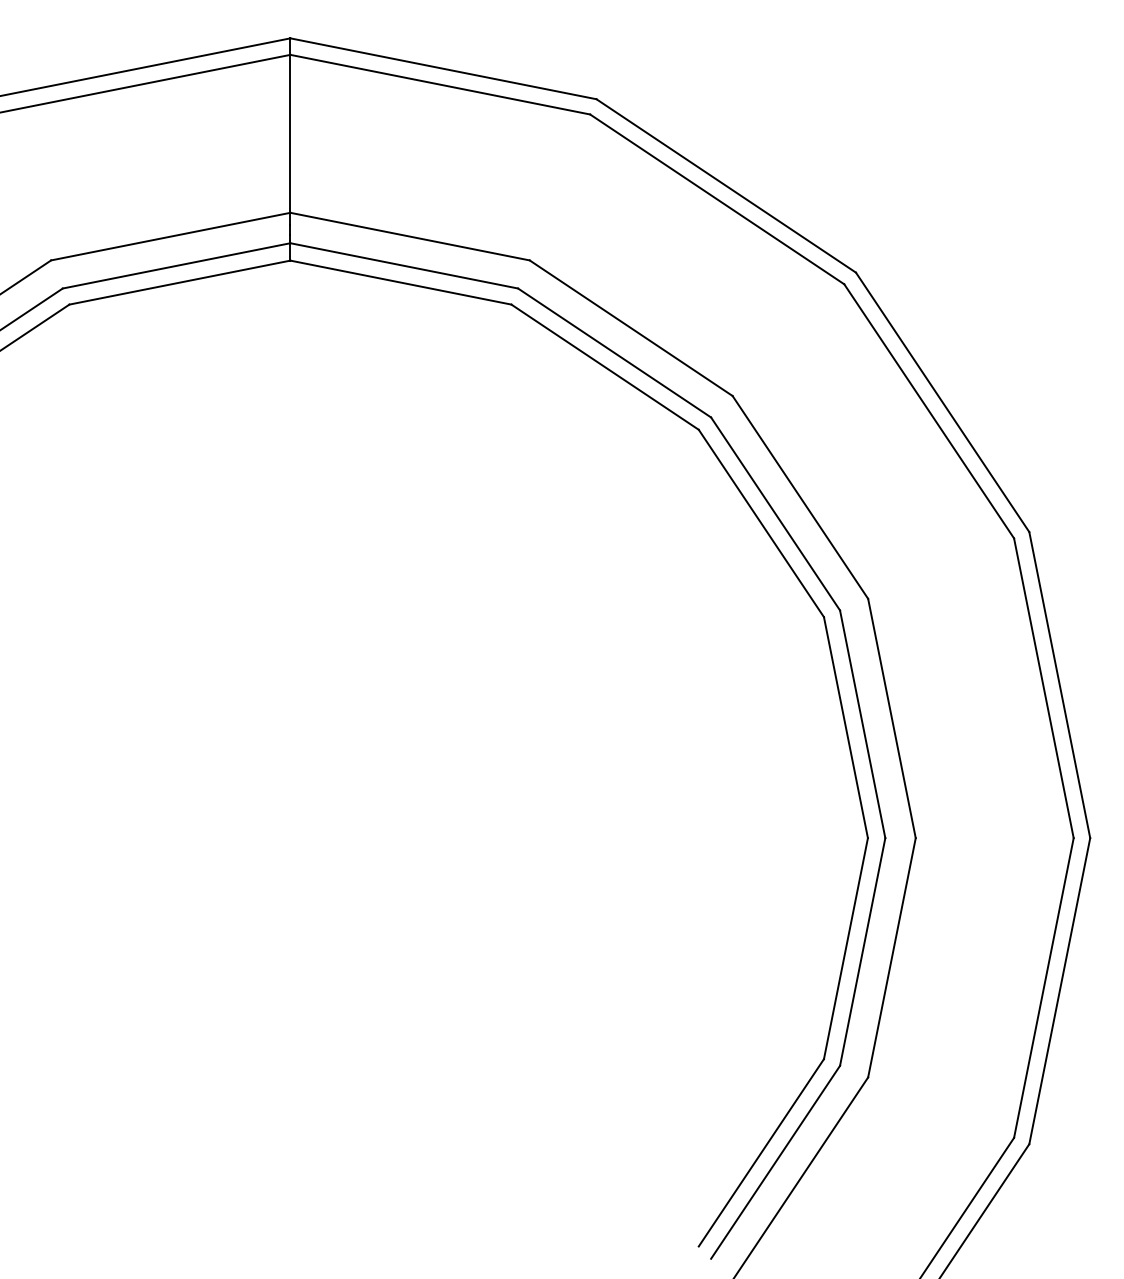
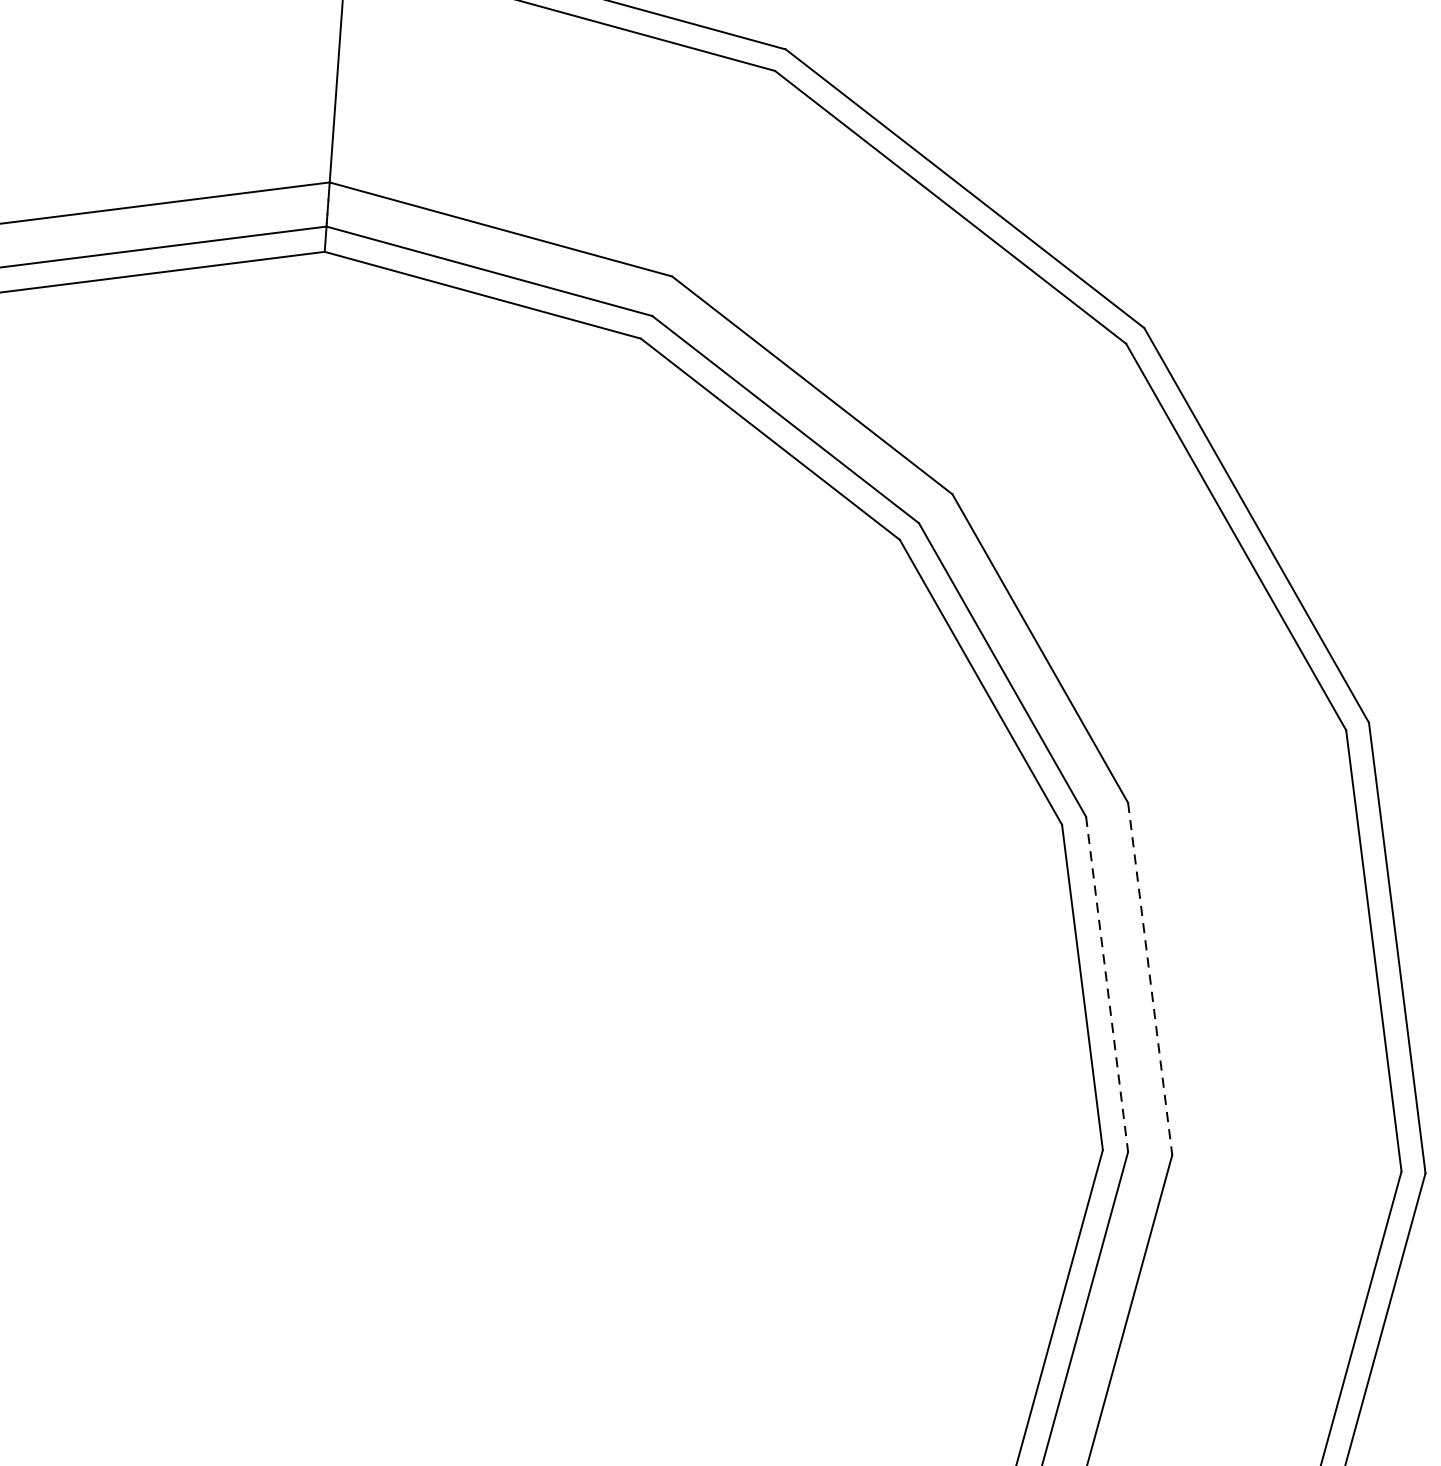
line: (891, 718) -> (1149, 978), solid -> dashed
line: (862, 724) -> (1106, 984), solid -> dashed

